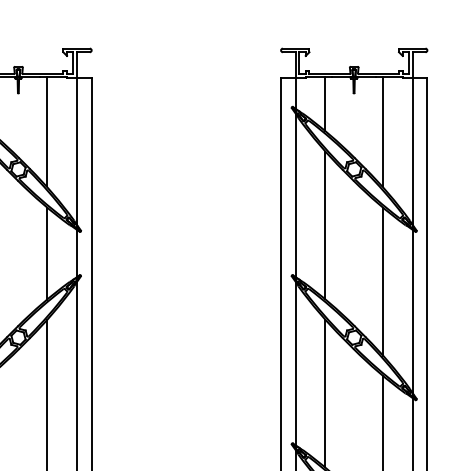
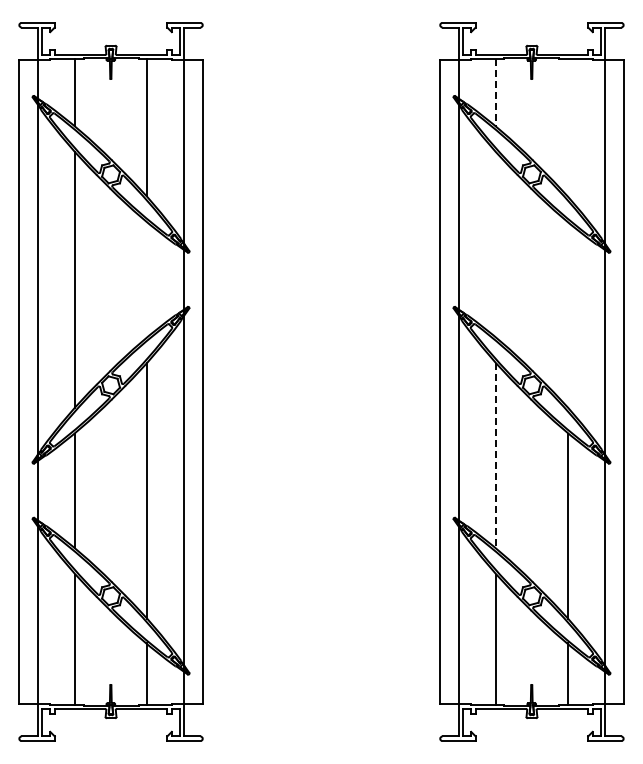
line: (325, 104) -> (495, 92), solid -> dashed
line: (383, 131) -> (568, 126), removed
line: (325, 225) -> (495, 244), removed
line: (47, 253) -> (147, 279), removed
line: (383, 281) -> (568, 314), removed
line: (325, 393) -> (495, 455), solid -> dashed

